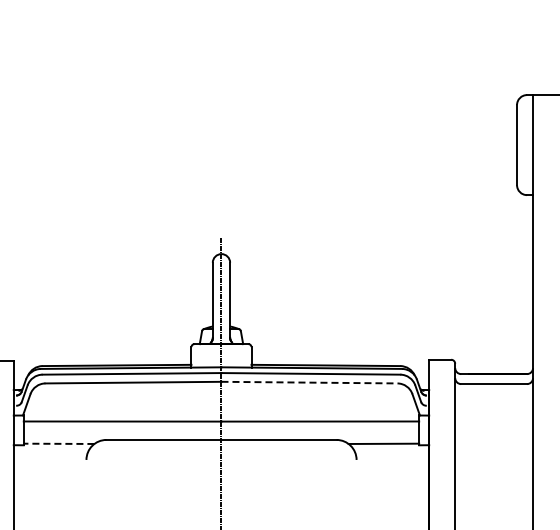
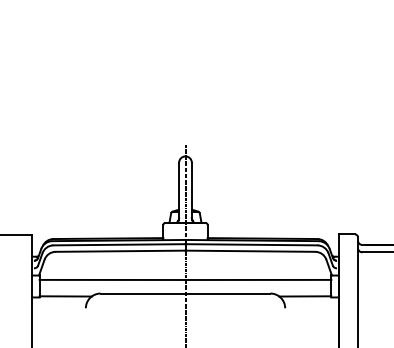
line: (310, 382) -> (251, 251), dashed -> solid
line: (58, 443) -> (65, 296), dashed -> solid

